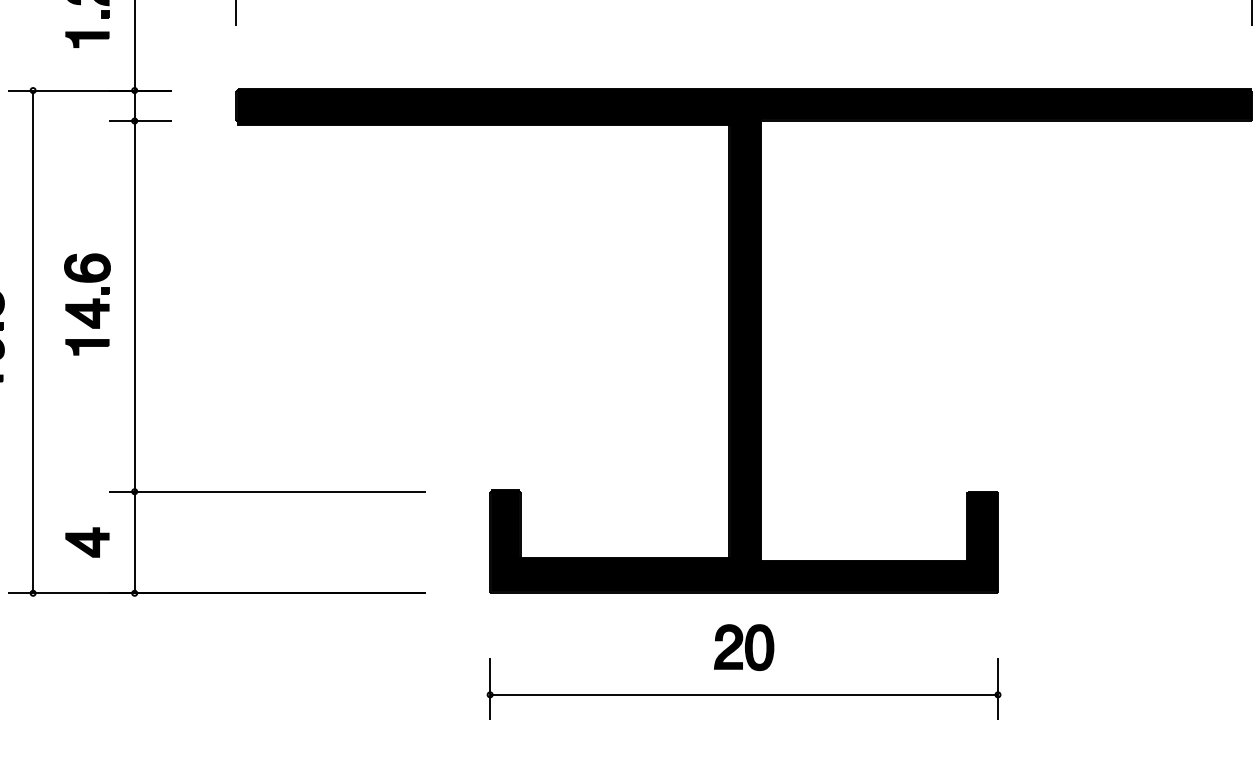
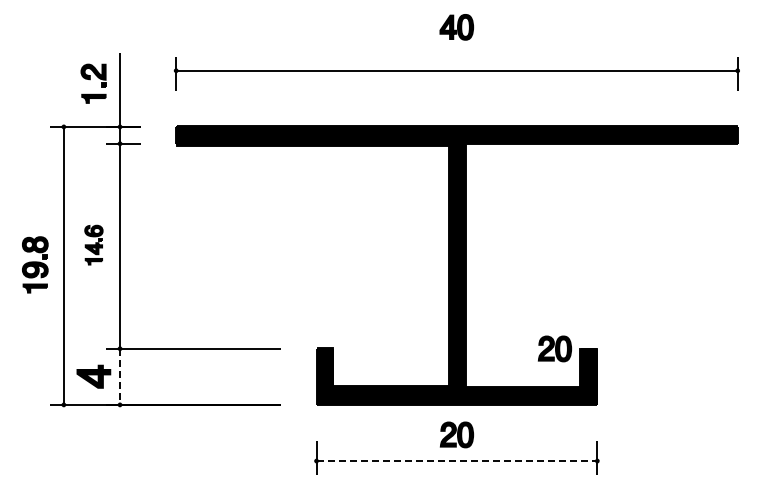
part: (86, 303) -> (93, 244), size x0.7
part: (922, 491) -> (555, 348), added
part: (86, 541) -> (93, 376), size x1.4
line: (135, 543) -> (120, 377), solid -> dashed
line: (745, 695) -> (457, 461), solid -> dashed

